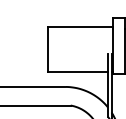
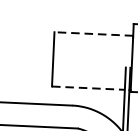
line: (79, 27) -> (92, 33), solid -> dashed
line: (77, 72) -> (87, 88), solid -> dashed

